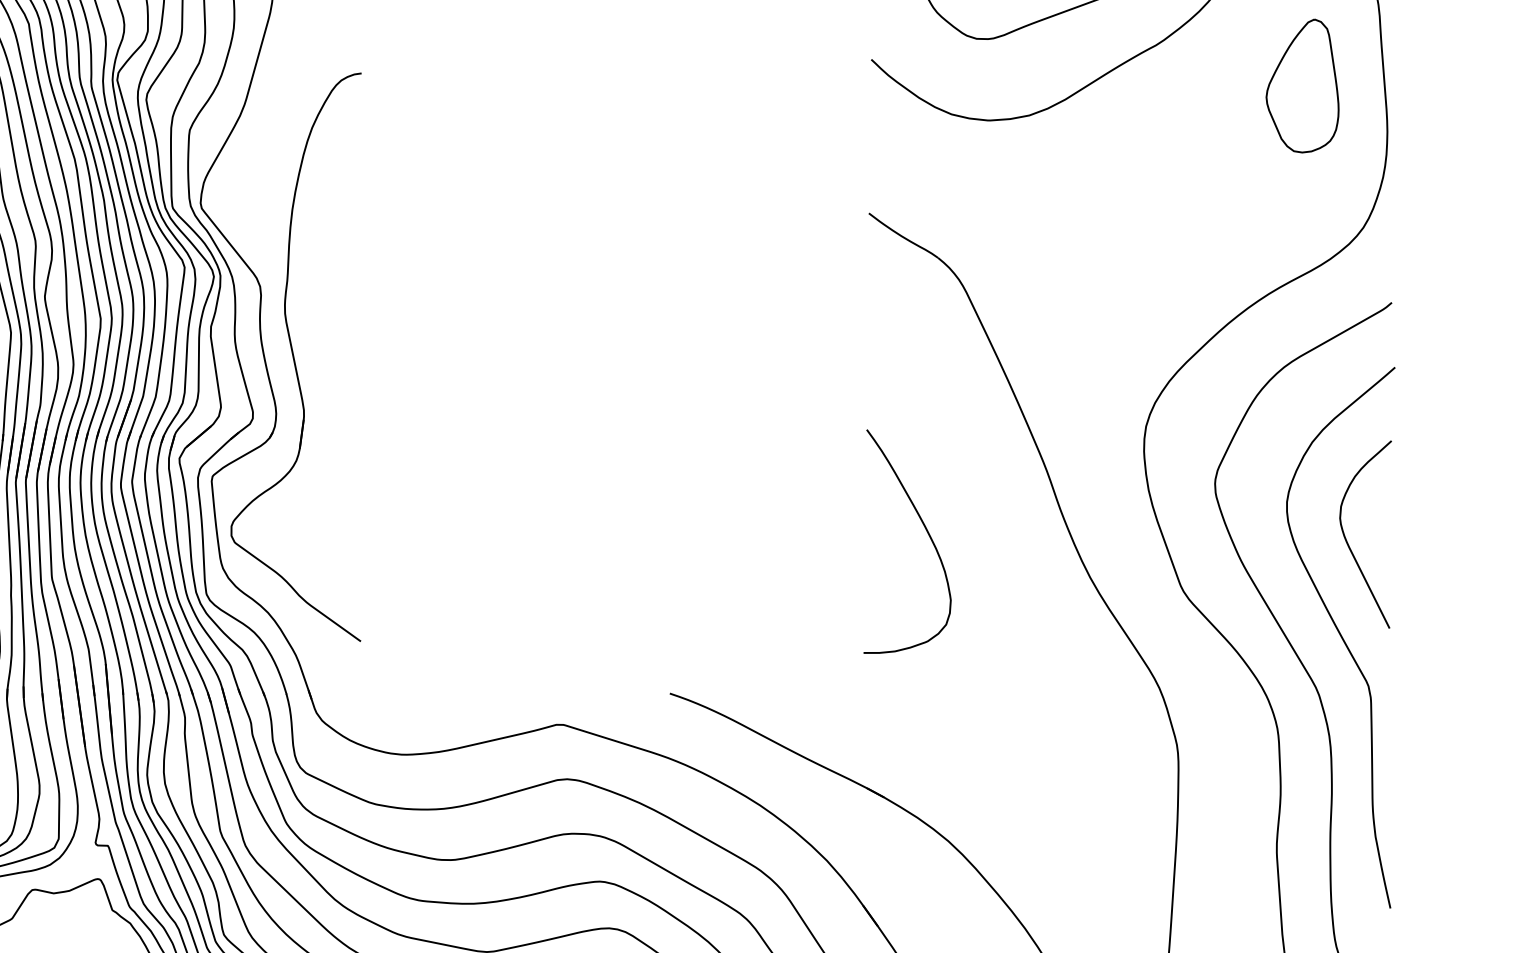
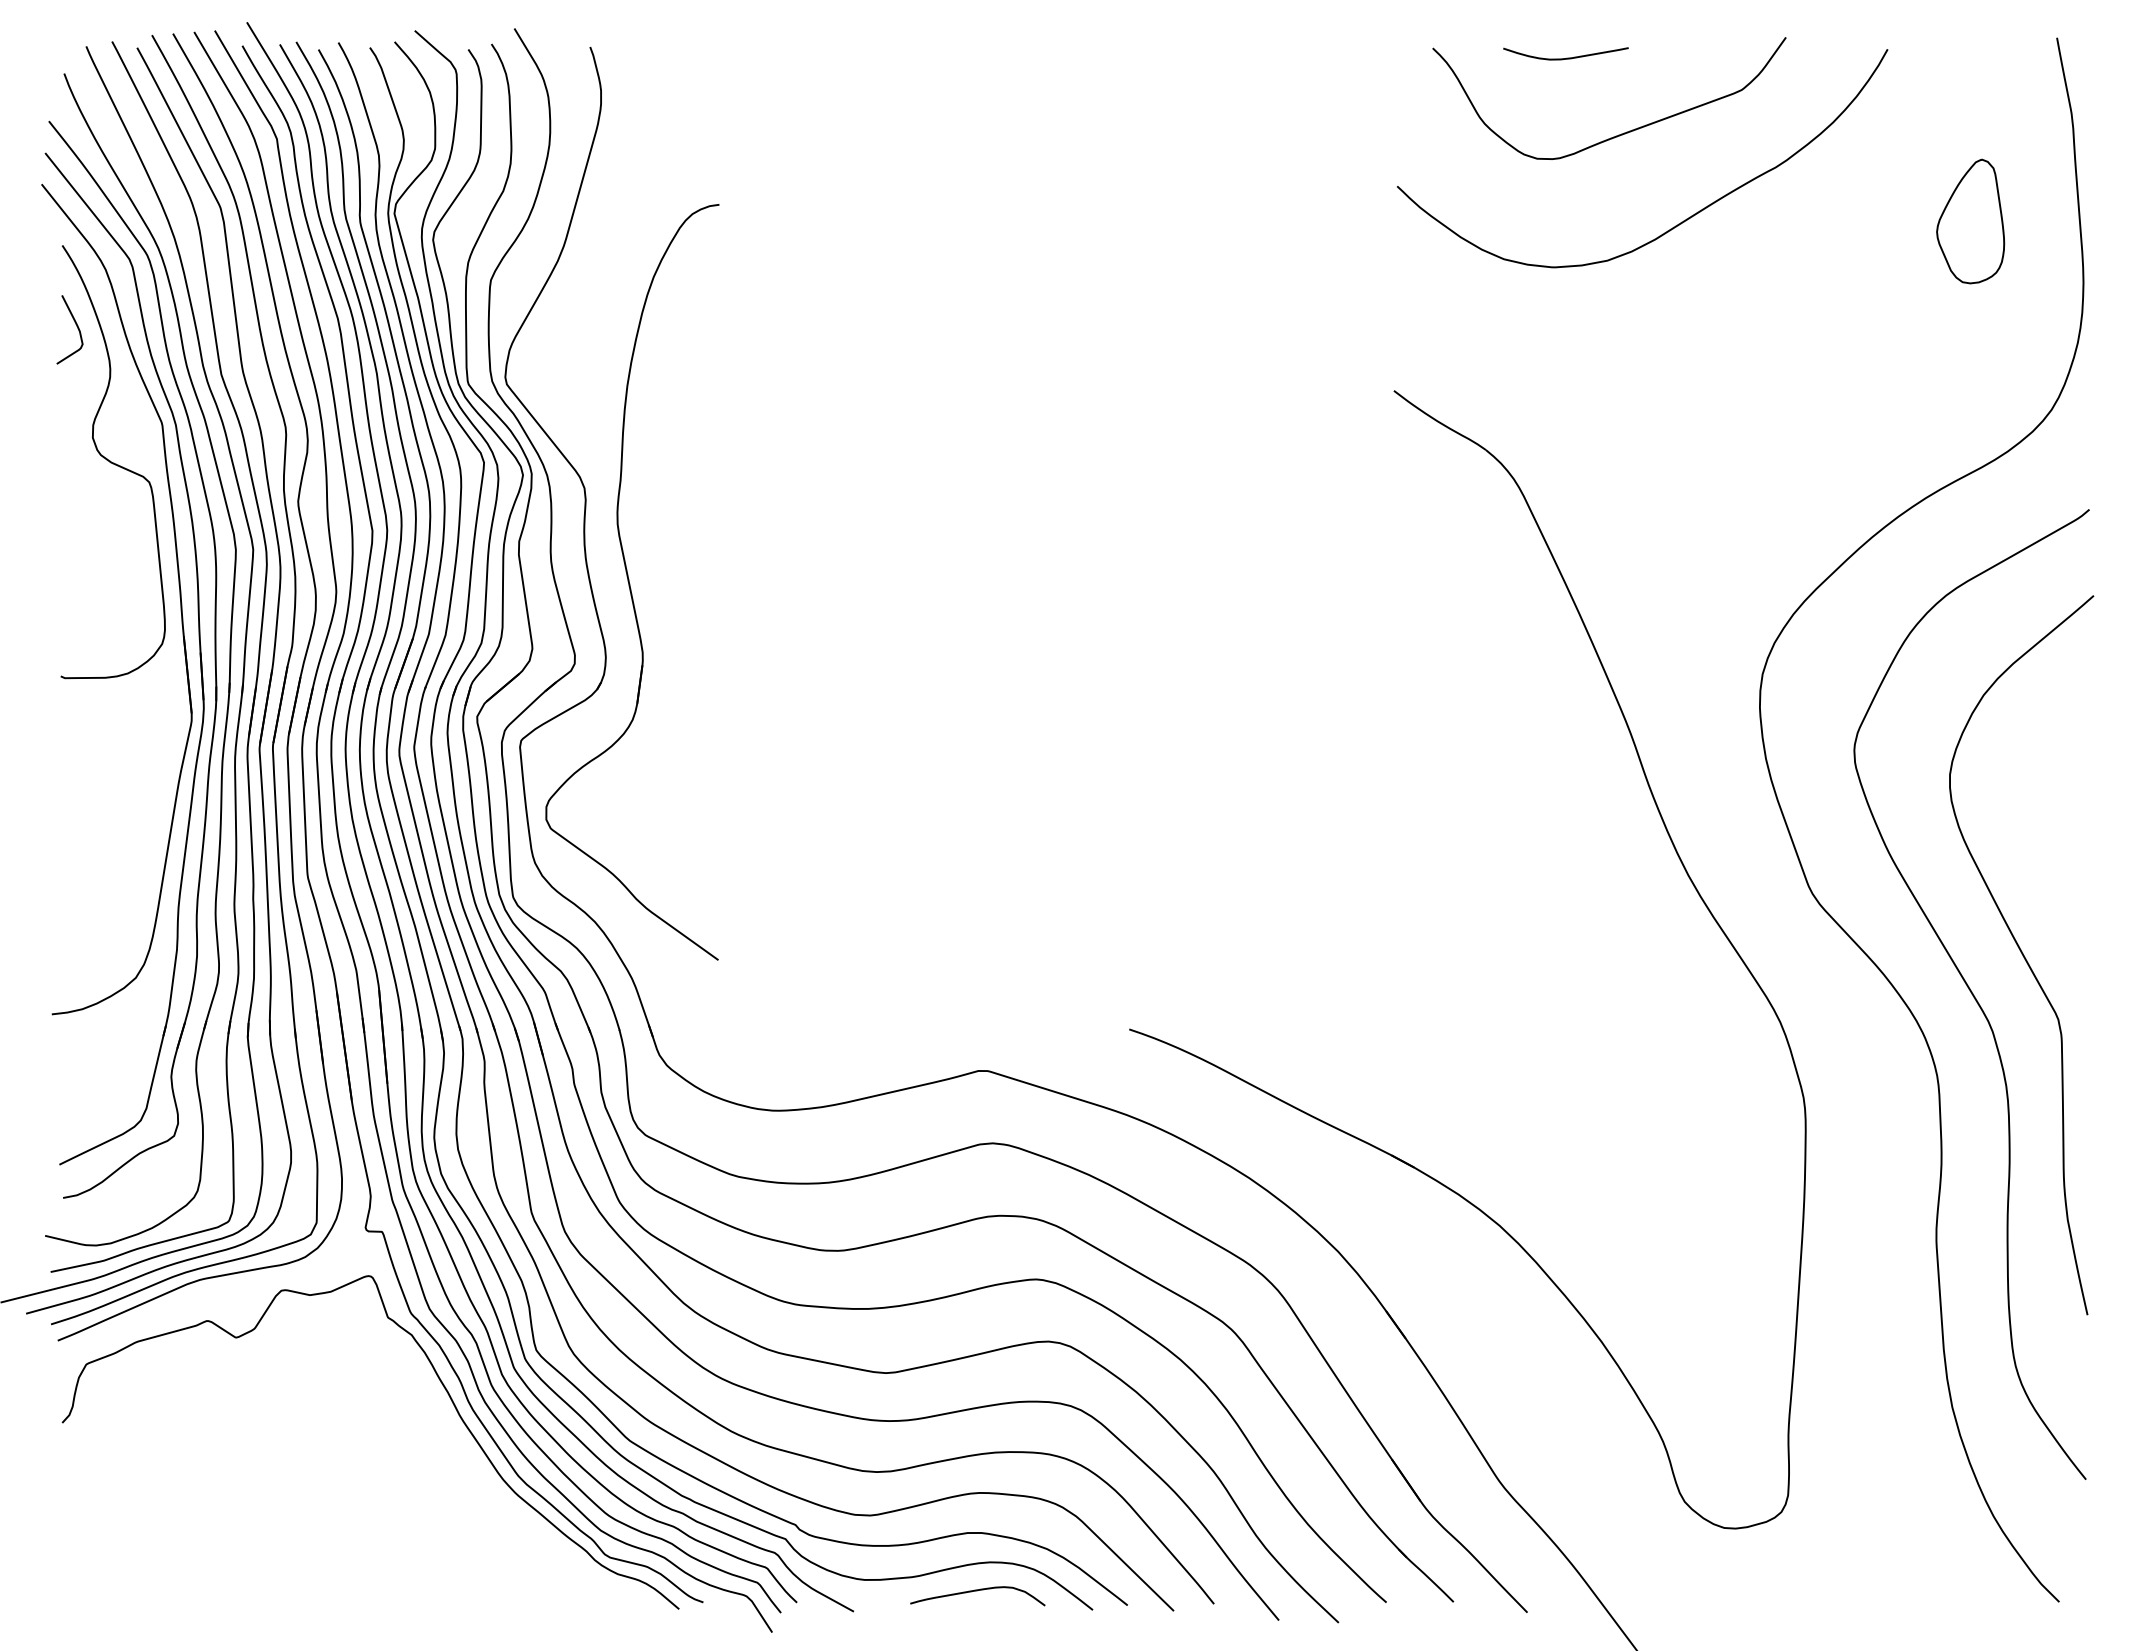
part: (1302, 86) -> (1970, 221), size x0.7
curve: (927, 532) -> (1471, 815), removed
curve: (1348, 543) -> (2031, 829), removed

